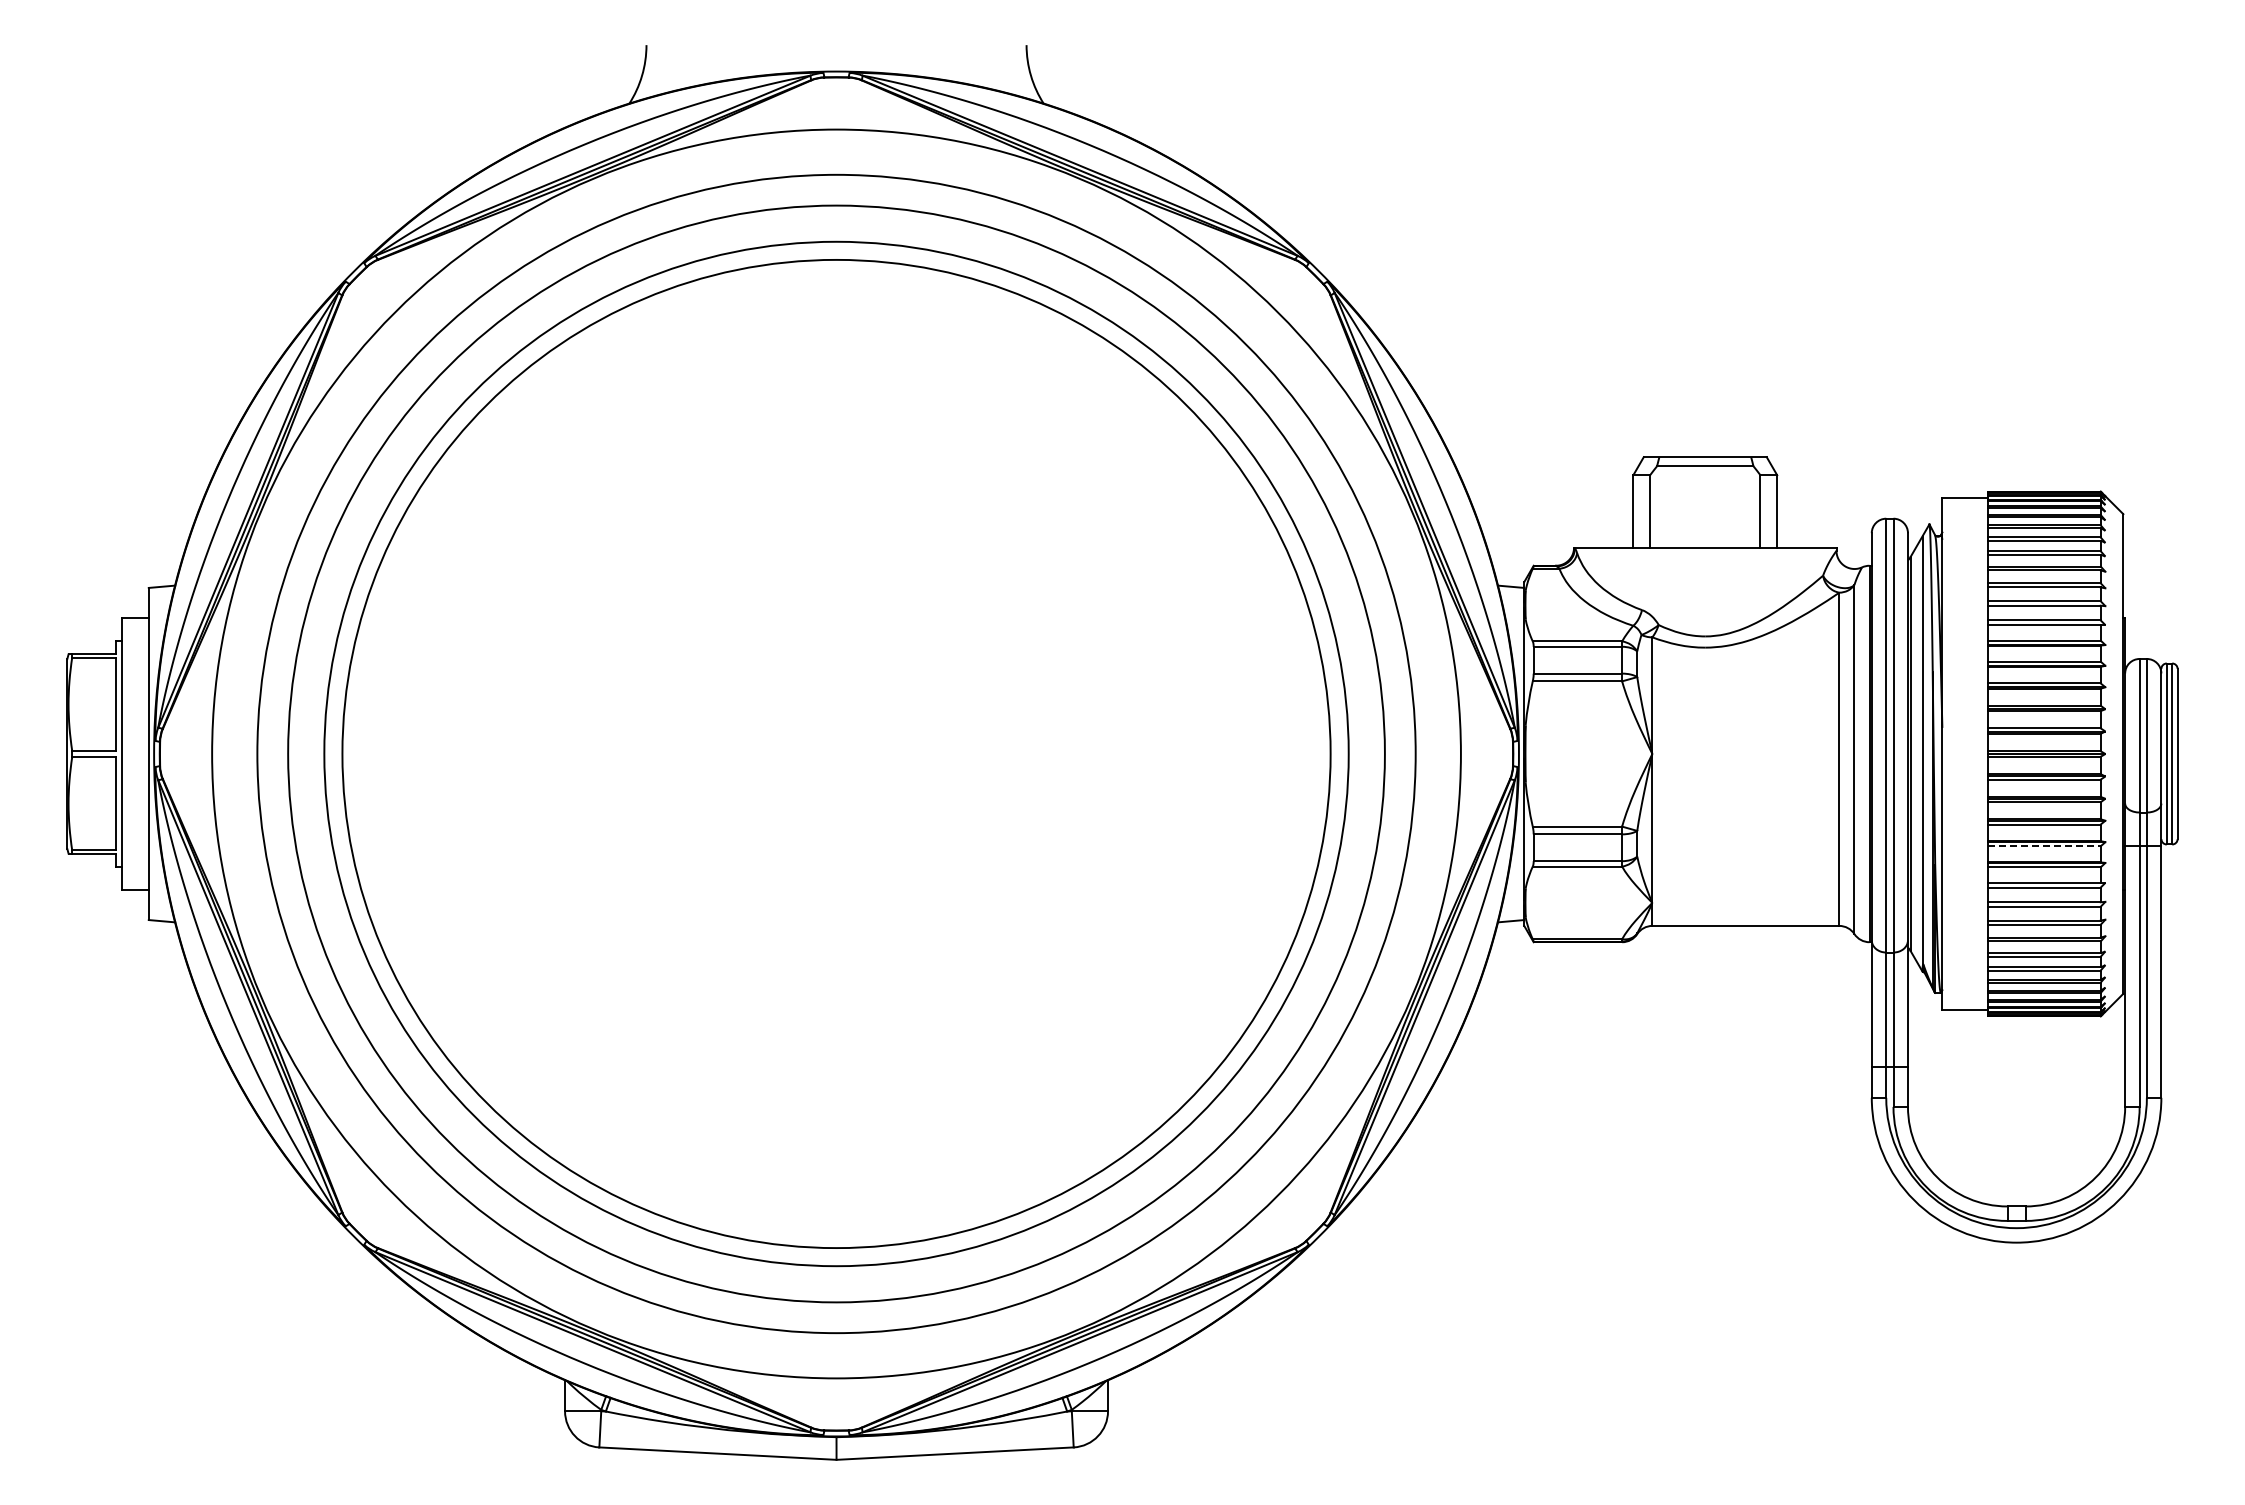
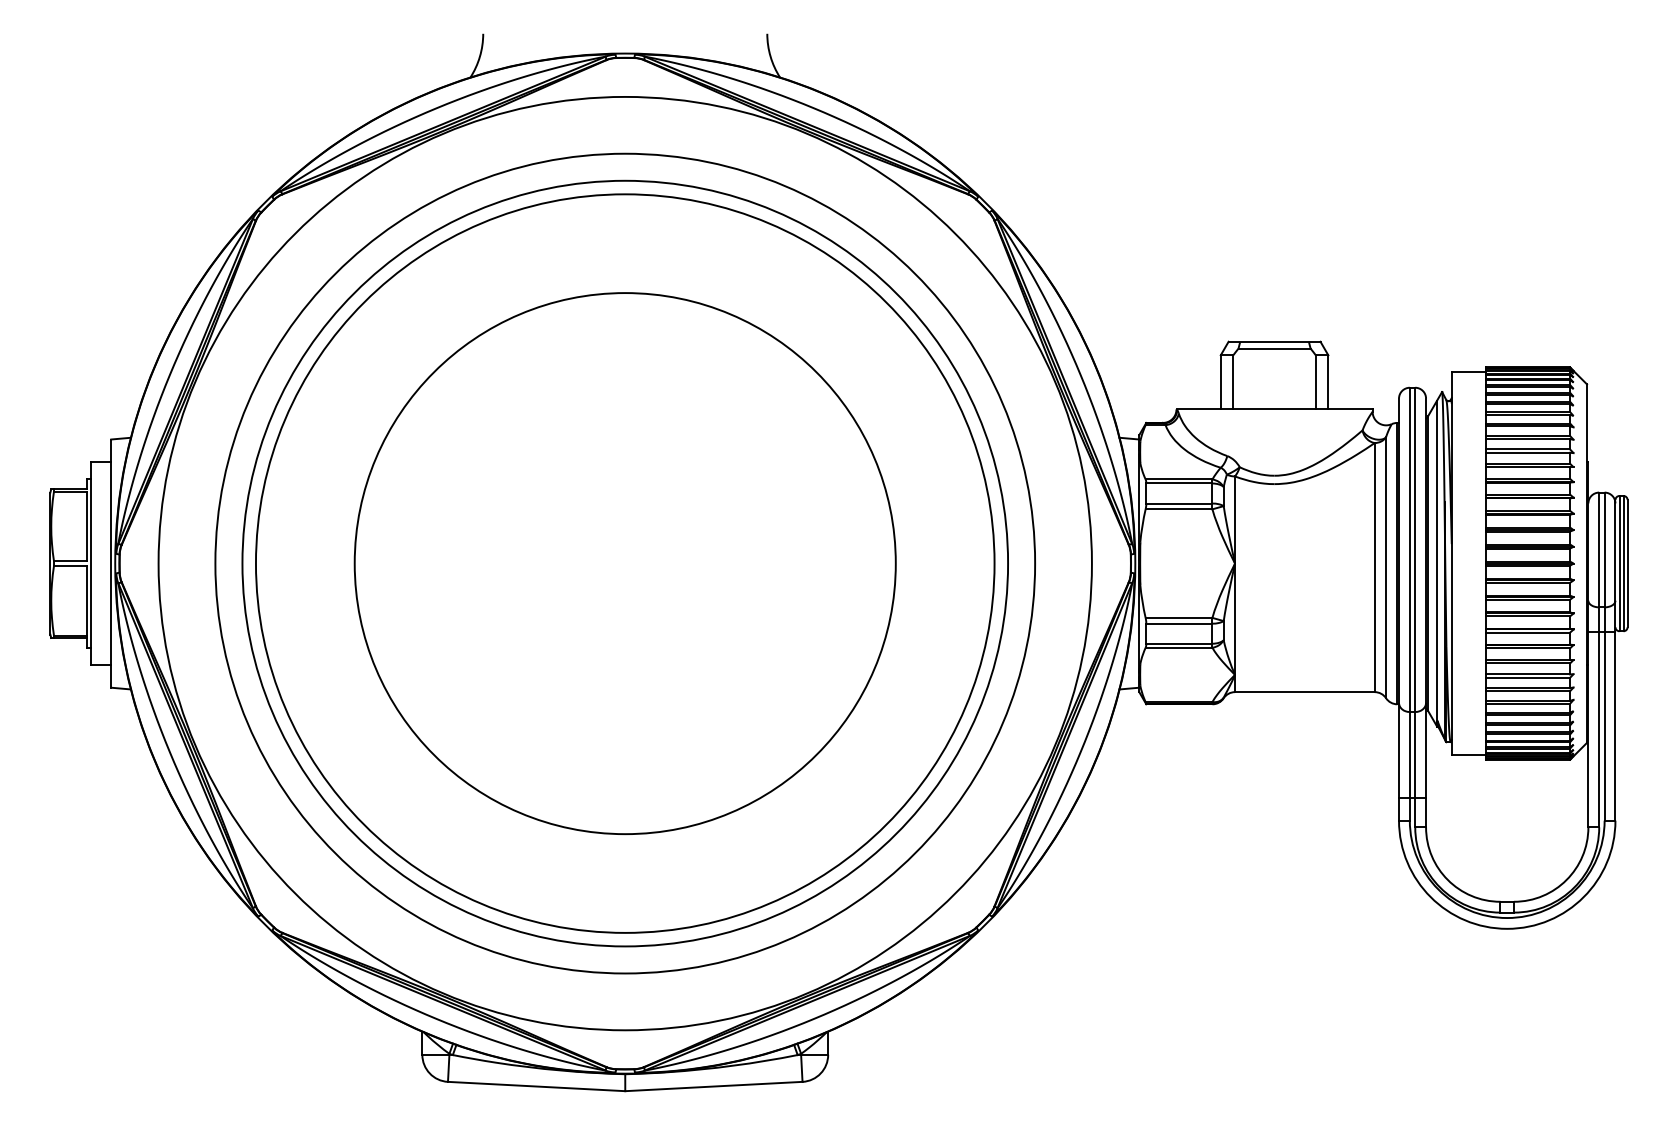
circle: (836, 753) -> (625, 563), size x0.62
line: (2044, 846) -> (1528, 632), dashed -> solid

